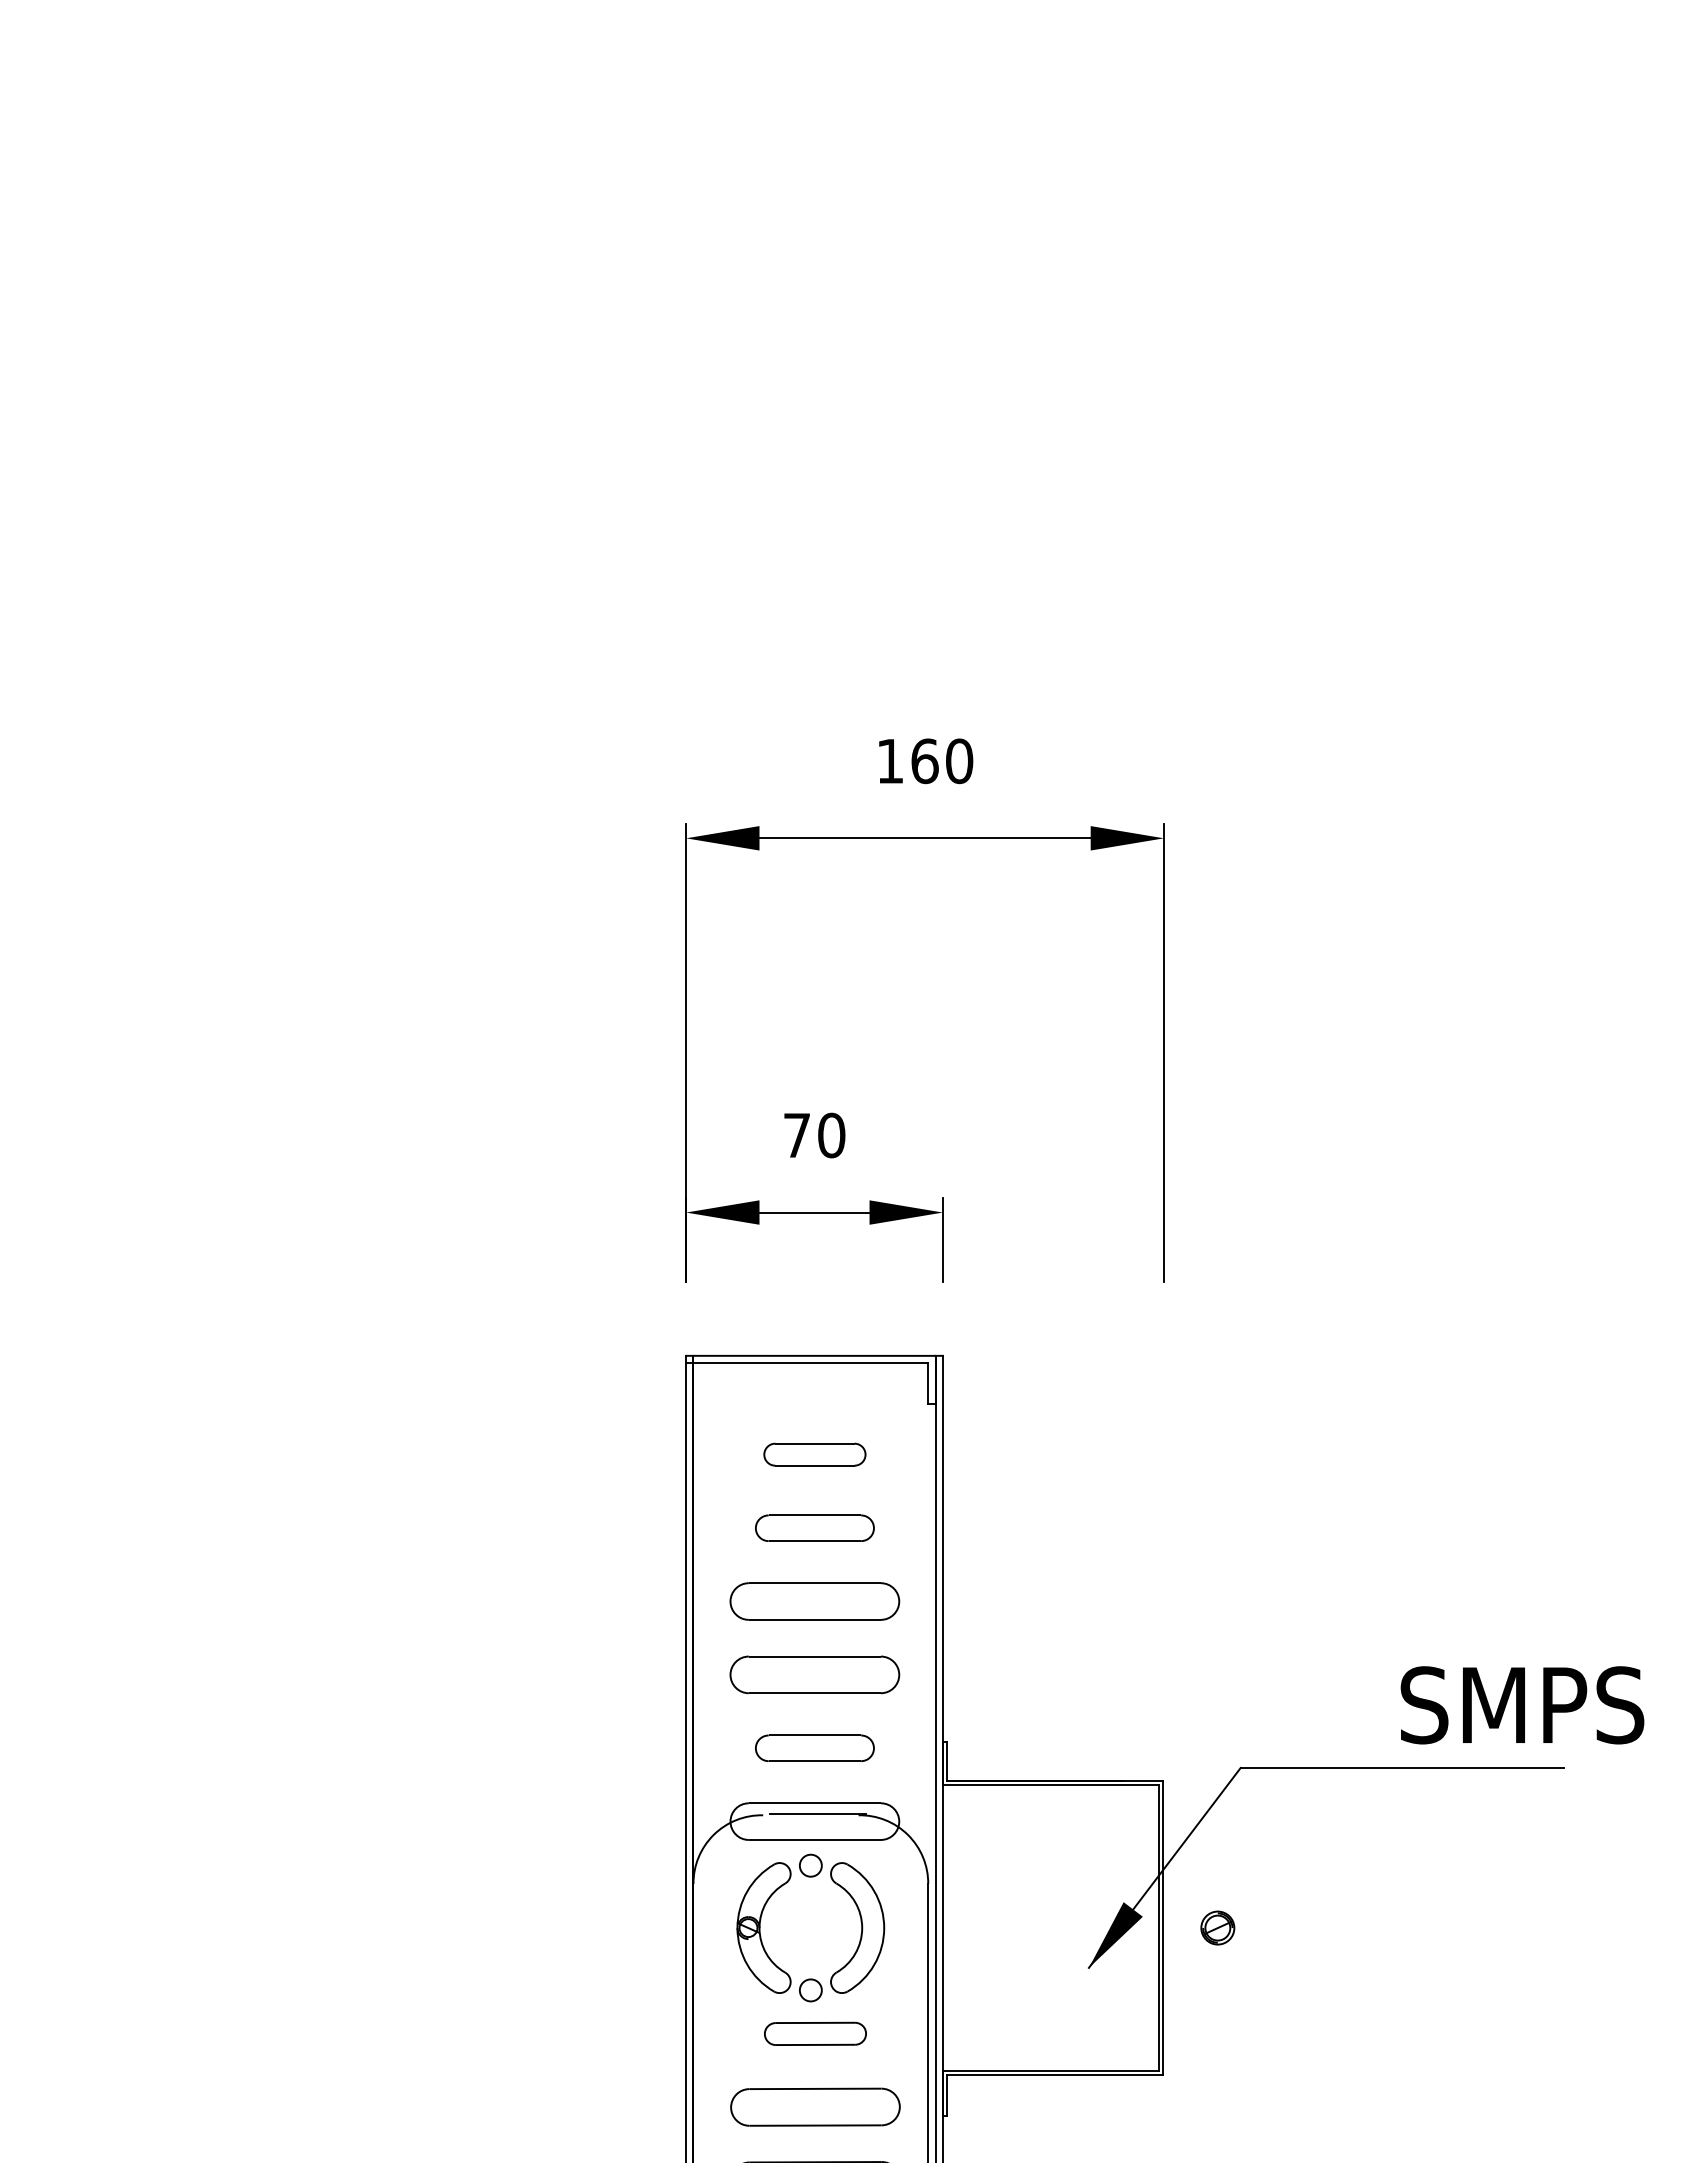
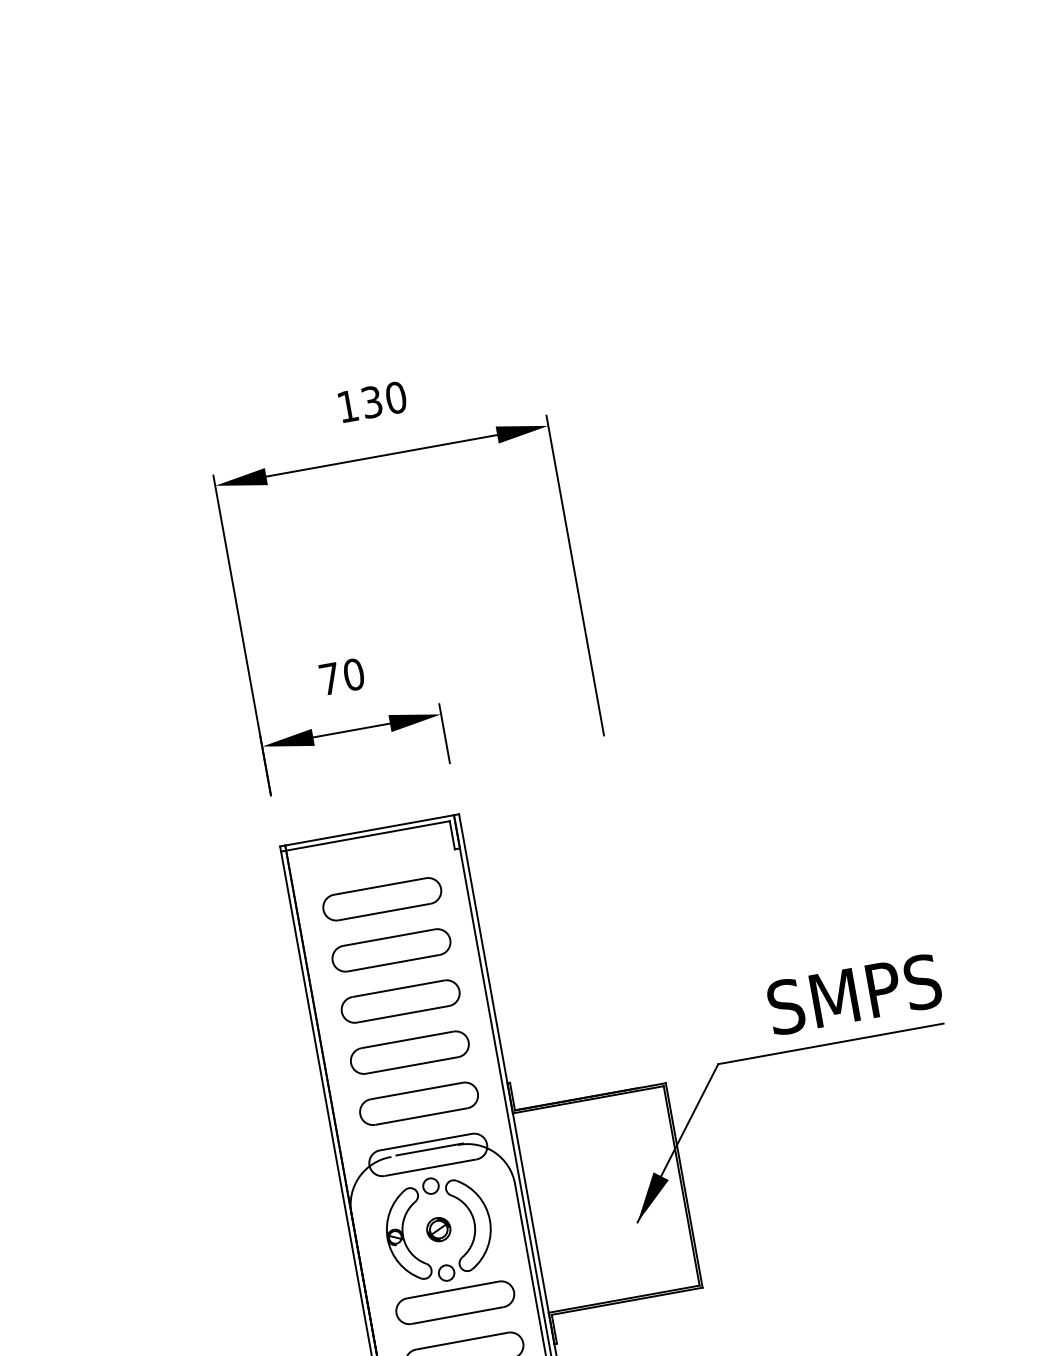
text: (924, 761) -> (371, 402), 160 -> 130
part: (814, 1454) -> (381, 899), size x1.67
part: (814, 1528) -> (391, 950), size x1.43
text: (1522, 1705) -> (854, 994), moved
part: (814, 1748) -> (418, 1104), size x1.43
part: (1217, 1927) -> (438, 1229), moved
part: (815, 2033) -> (455, 1302), size x1.67

